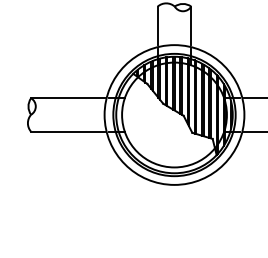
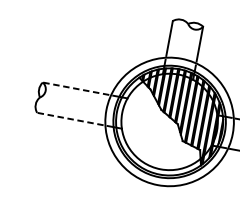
line: (67, 98) -> (75, 88), solid -> dashed
line: (67, 131) -> (70, 118), solid -> dashed

